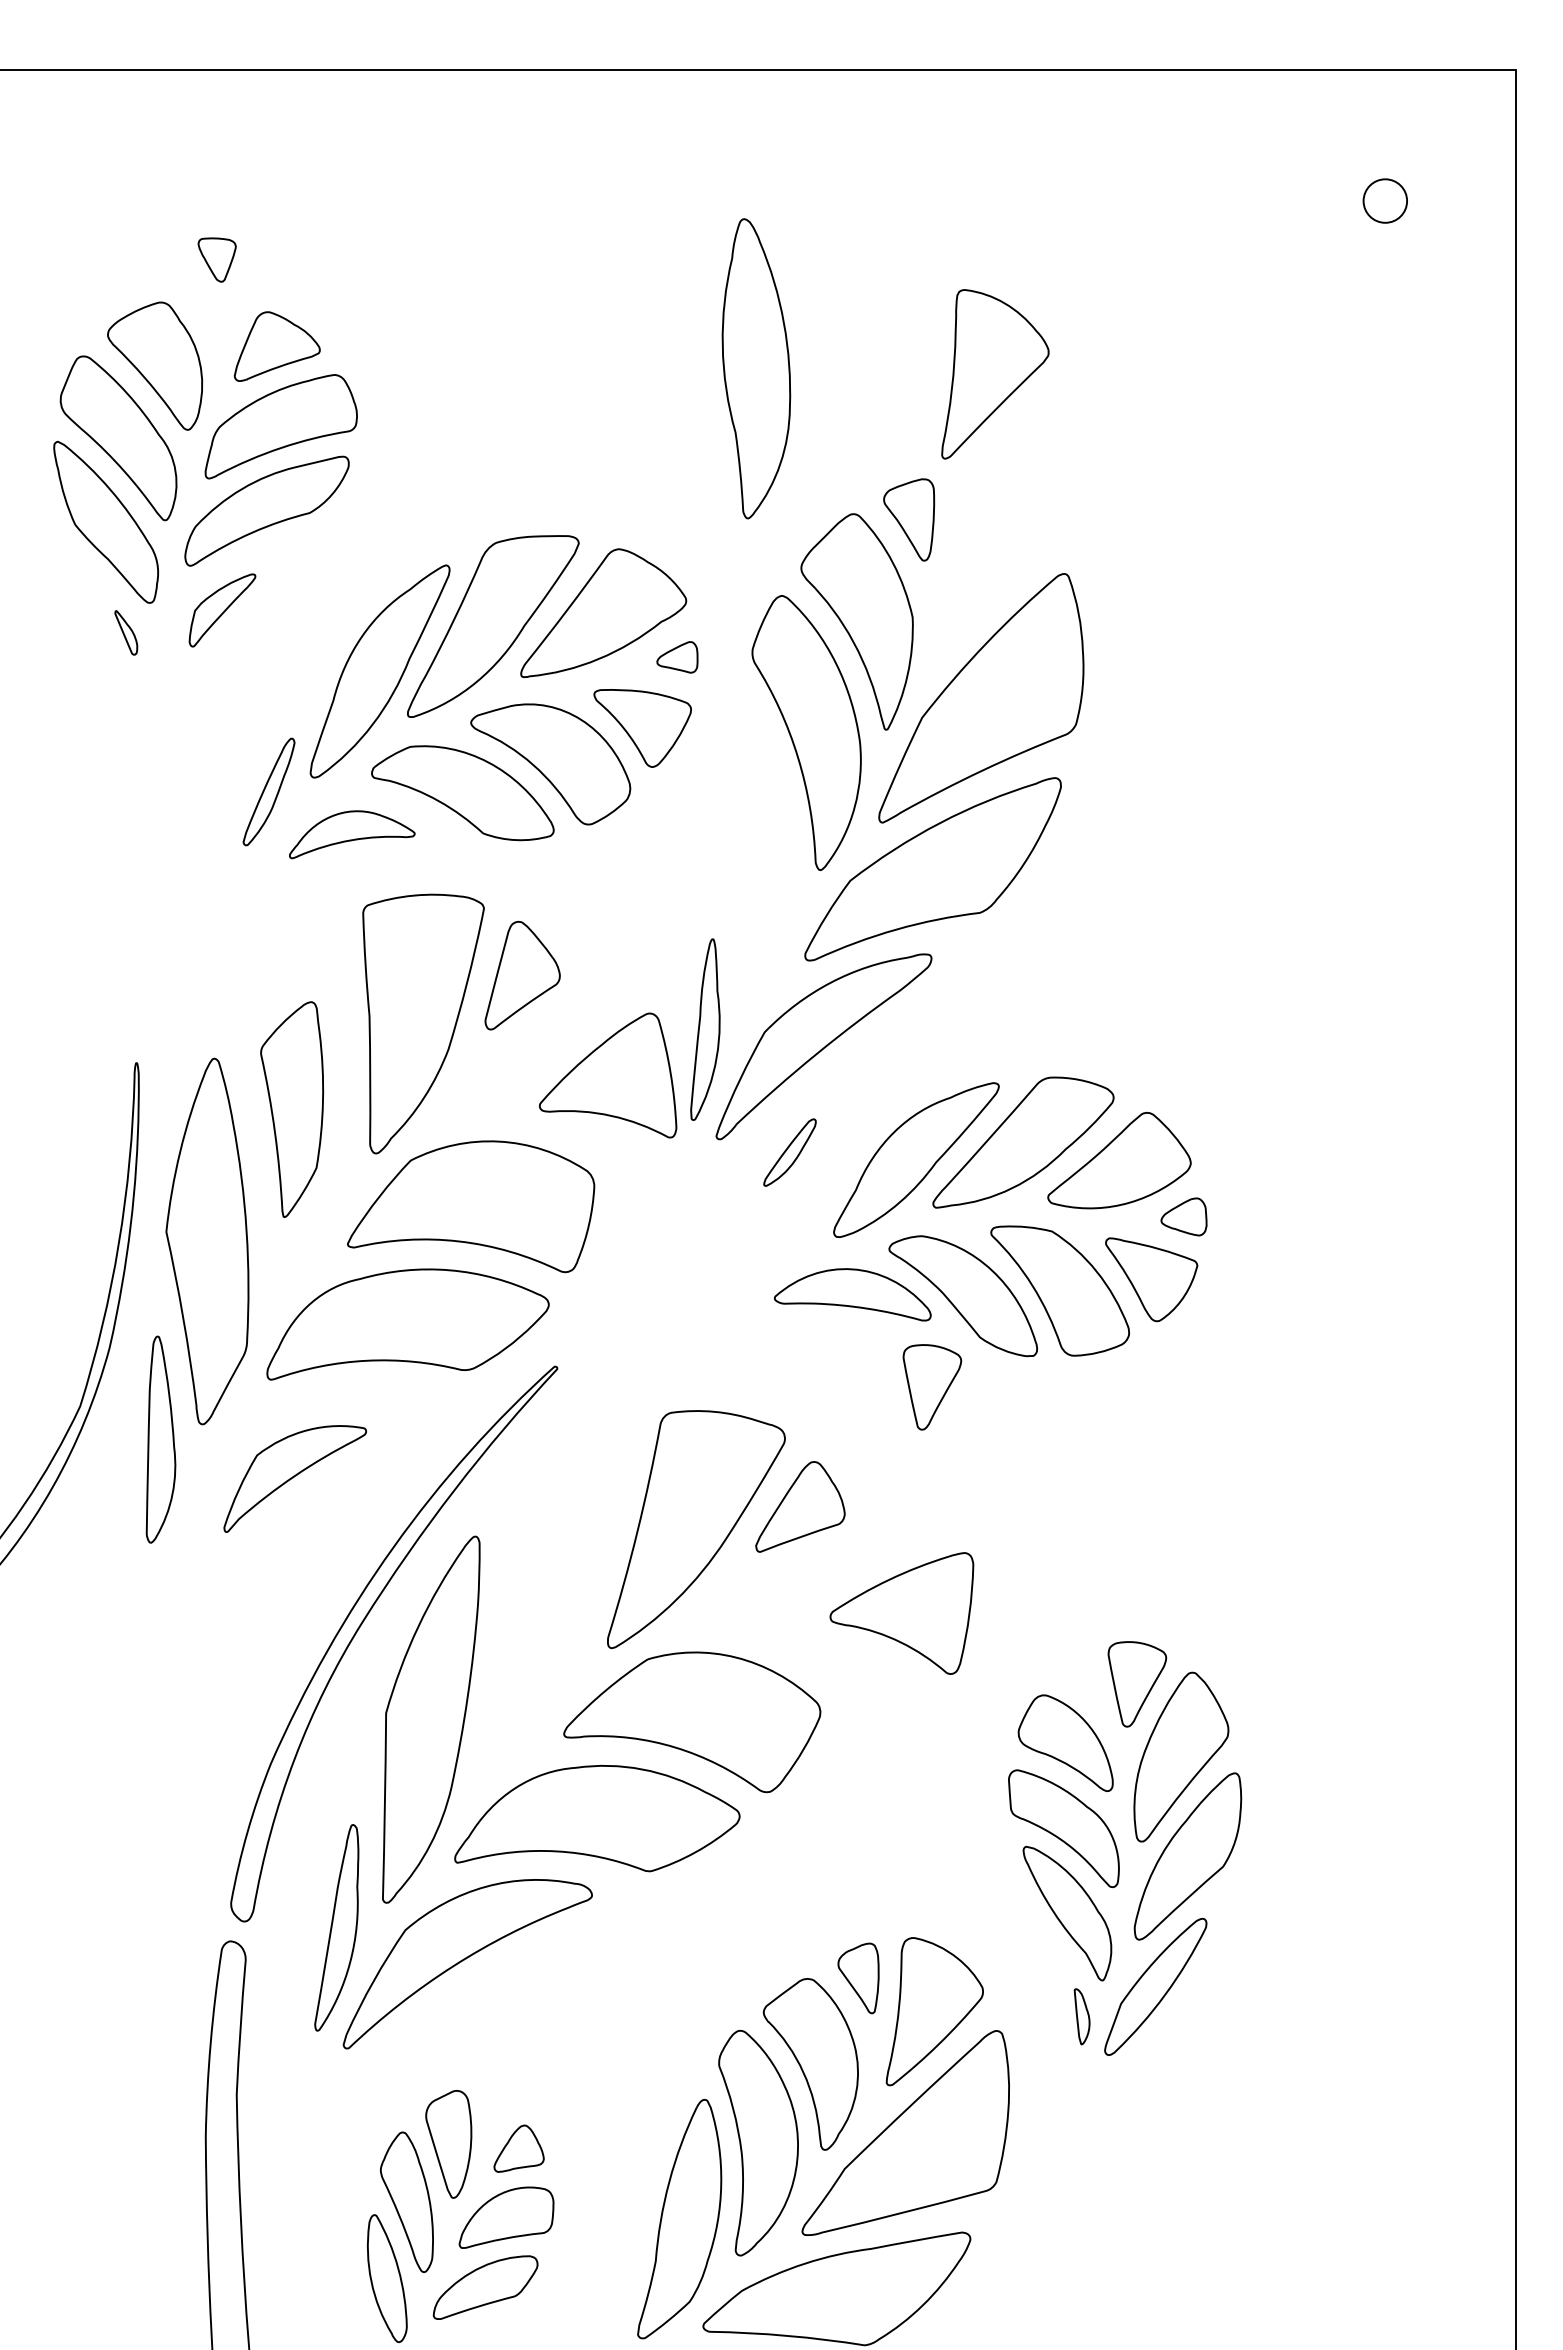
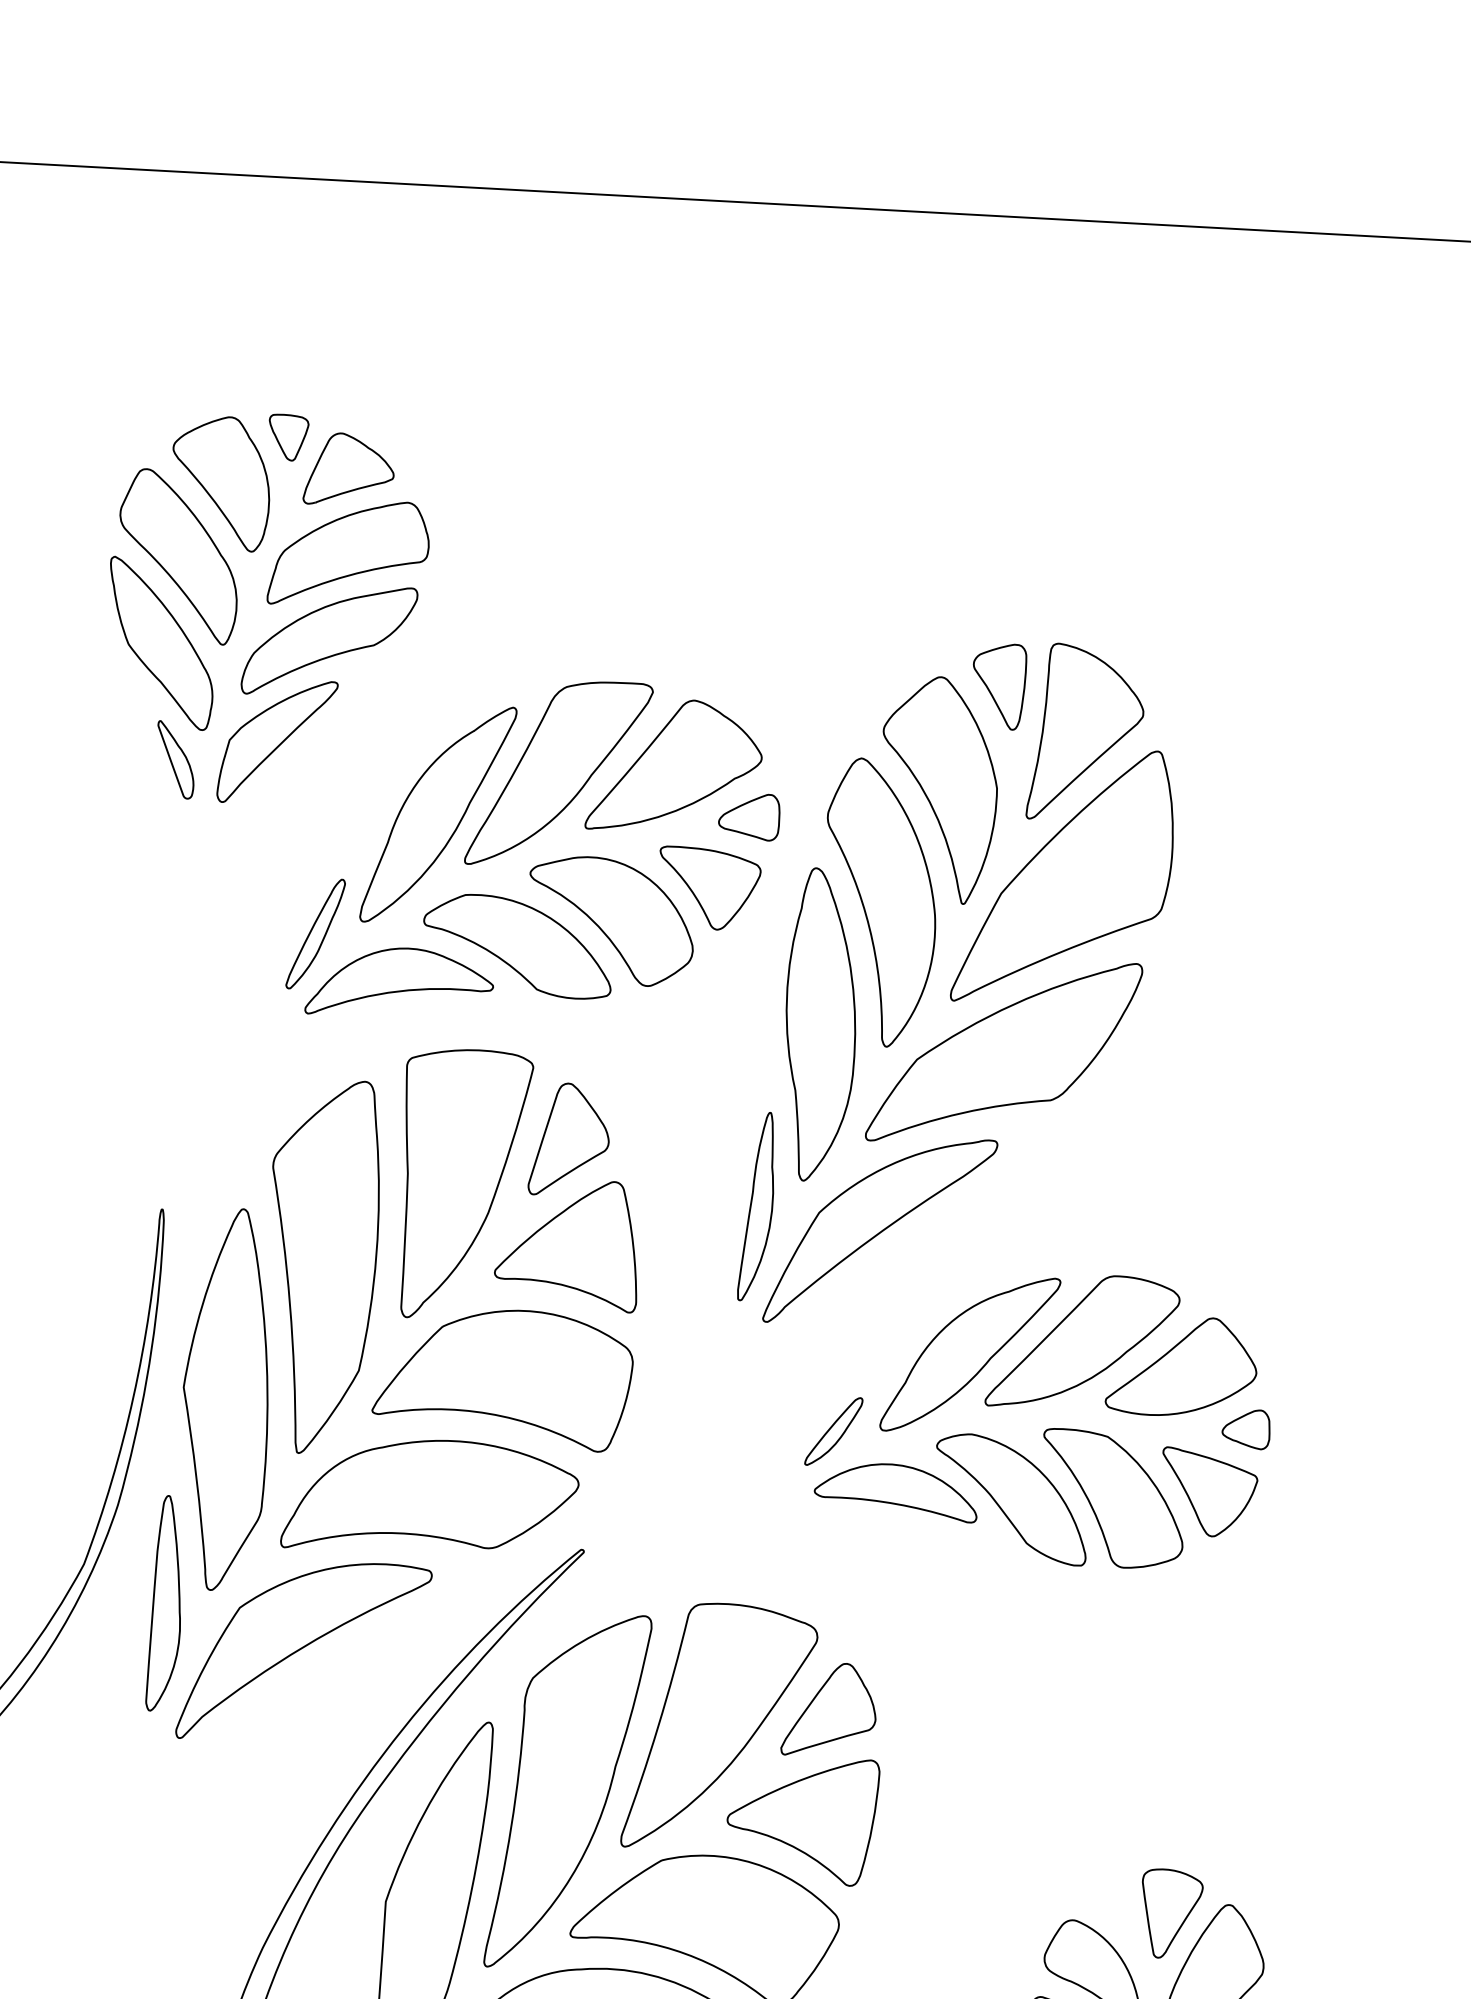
part: (216, 259) -> (287, 437), moved
part: (756, 368) -> (820, 1024), moved
part: (995, 374) -> (1086, 733), moved
part: (222, 610) -> (277, 742), size x1.67
part: (126, 632) -> (176, 759), size x1.67
part: (677, 657) -> (749, 816), size x1.43
part: (352, 834) -> (400, 983), size x1.43
part: (607, 1075) -> (567, 1244), moved
part: (291, 1109) -> (321, 1266), size x1.67
part: (789, 1152) -> (833, 1431), moved
part: (932, 1387) -> (974, 1592), removed
part: (295, 1478) -> (304, 1651), size x1.67
part: (554, 1598) -> (567, 1791), added
part: (901, 1613) -> (801, 1819), moved

